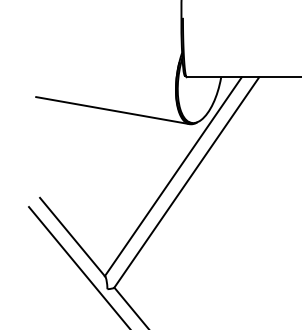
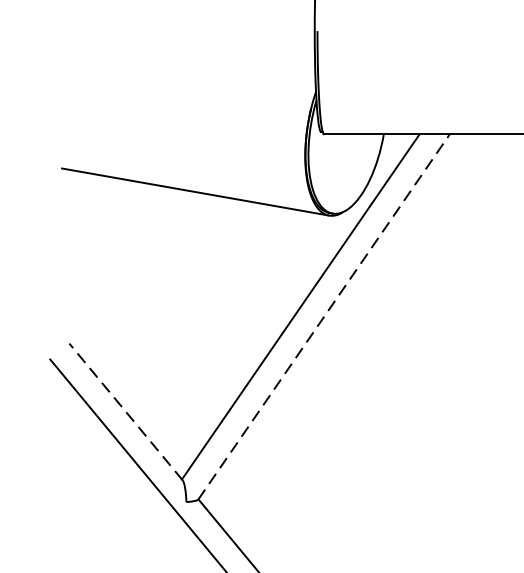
line: (186, 182) -> (323, 316), solid -> dashed
line: (72, 236) -> (125, 410), solid -> dashed

